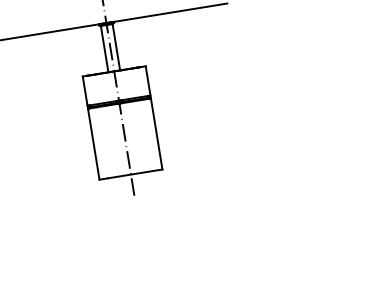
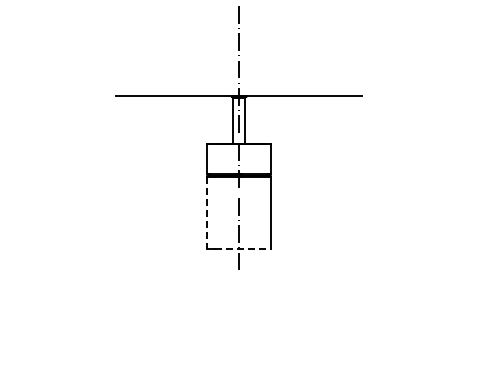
line: (94, 144) -> (207, 213), solid -> dashed
line: (135, 174) -> (243, 249), solid -> dashed

